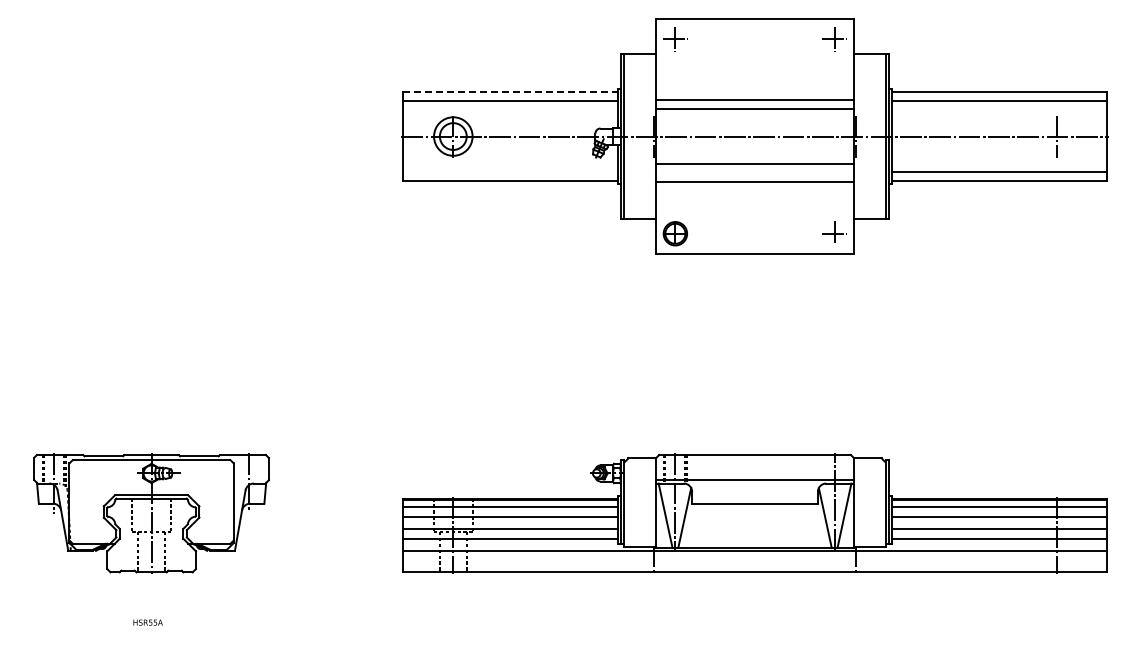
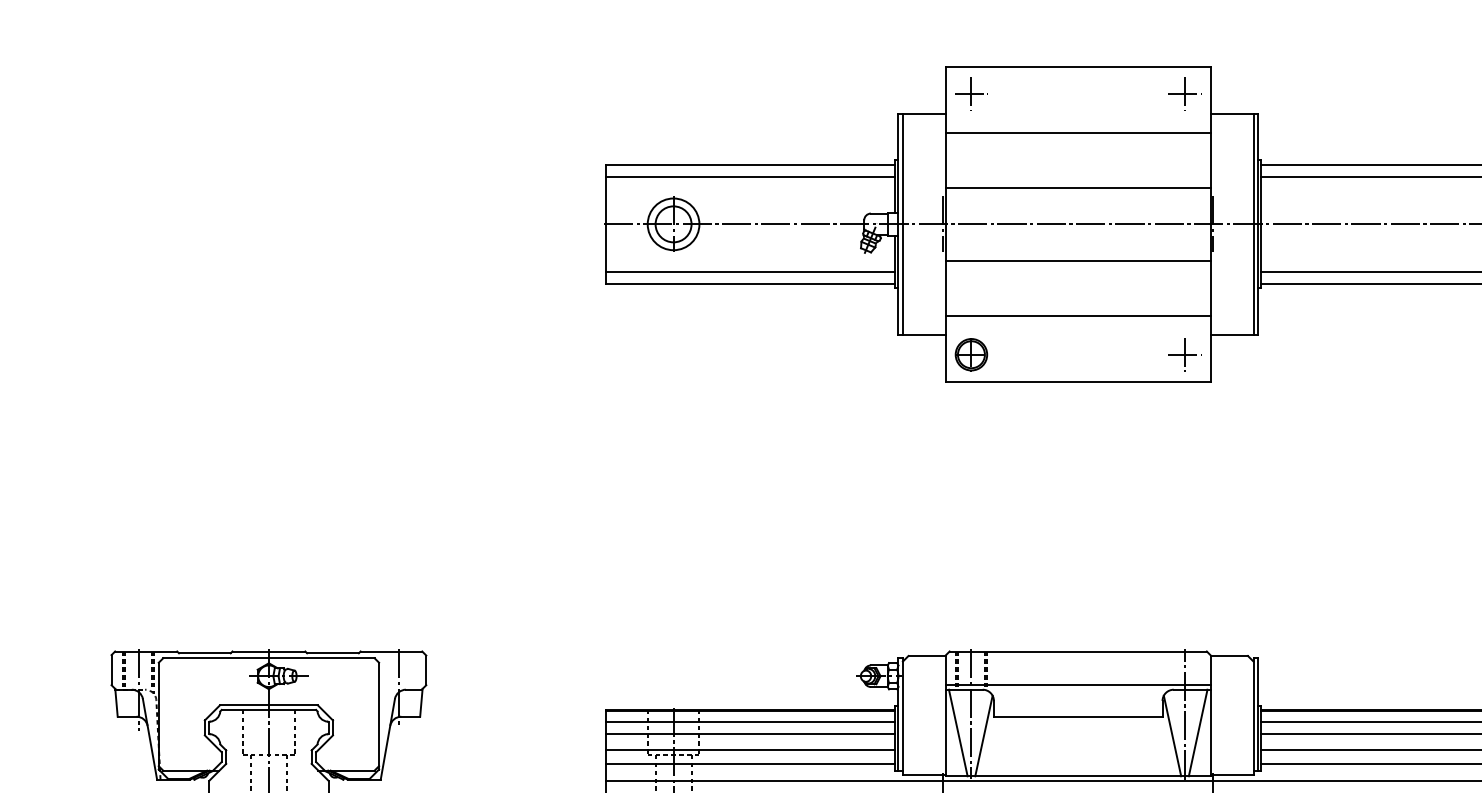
line: (510, 92) -> (750, 165), dashed -> solid
line: (754, 100) -> (1077, 133), moved
line: (510, 171) -> (750, 271), added
line: (754, 181) -> (1077, 315), moved

